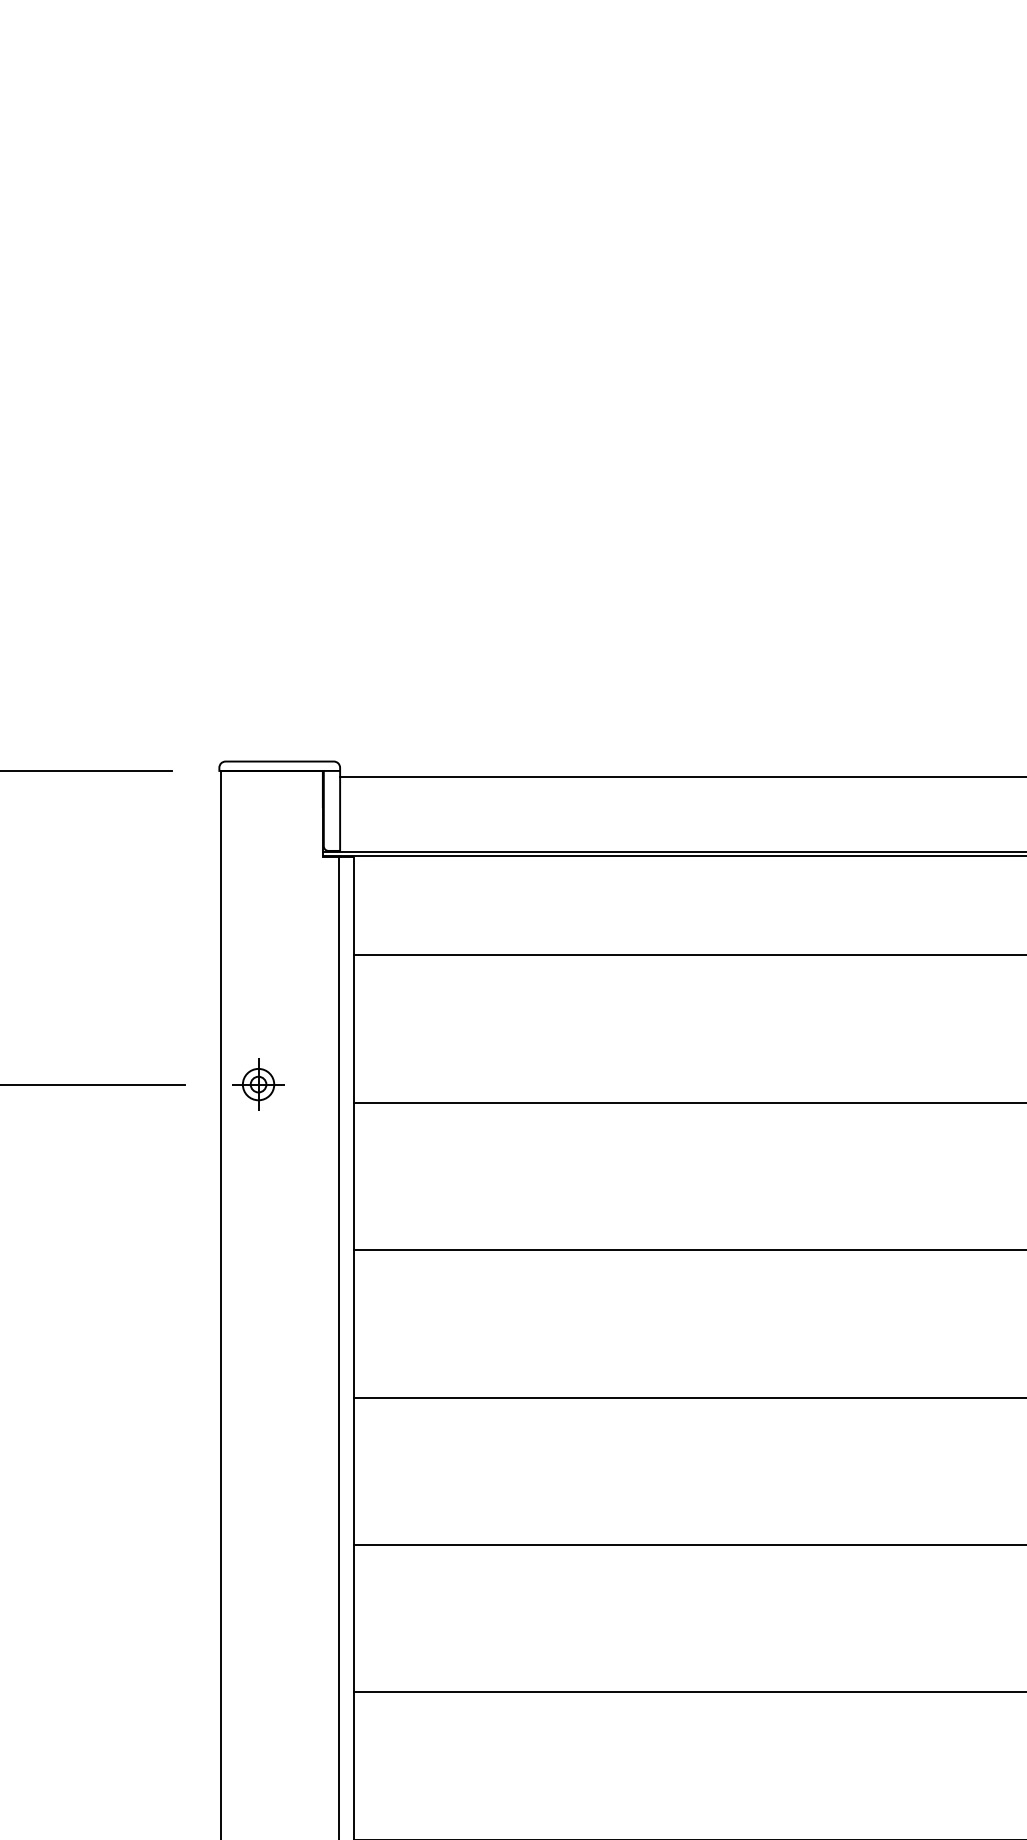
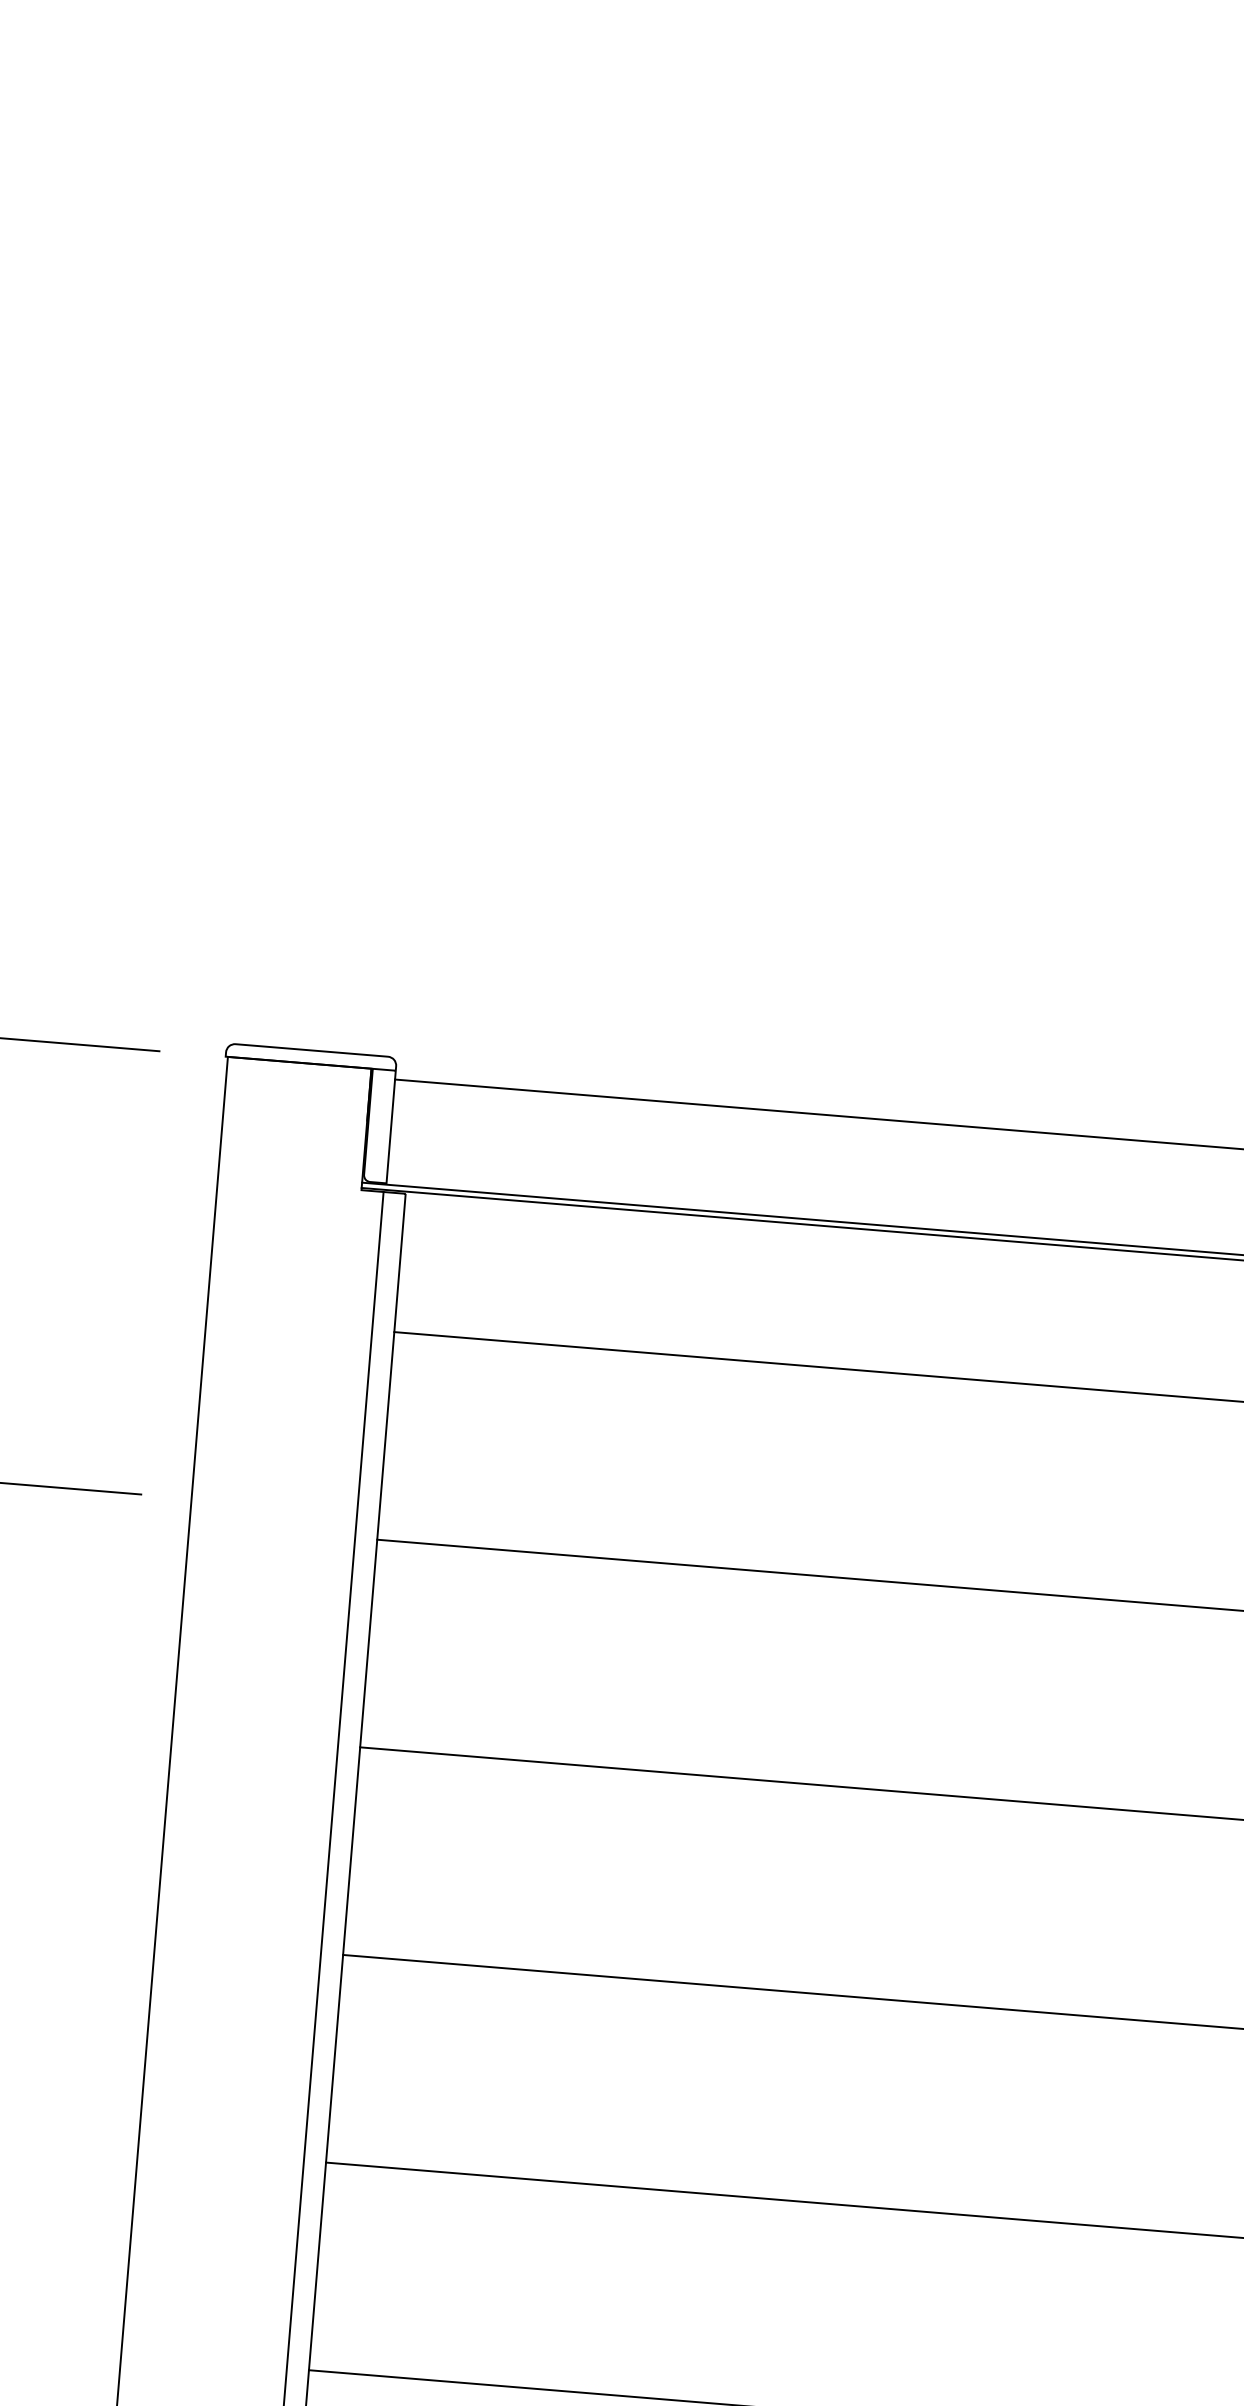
part: (258, 1084) -> (244, 1502), removed

